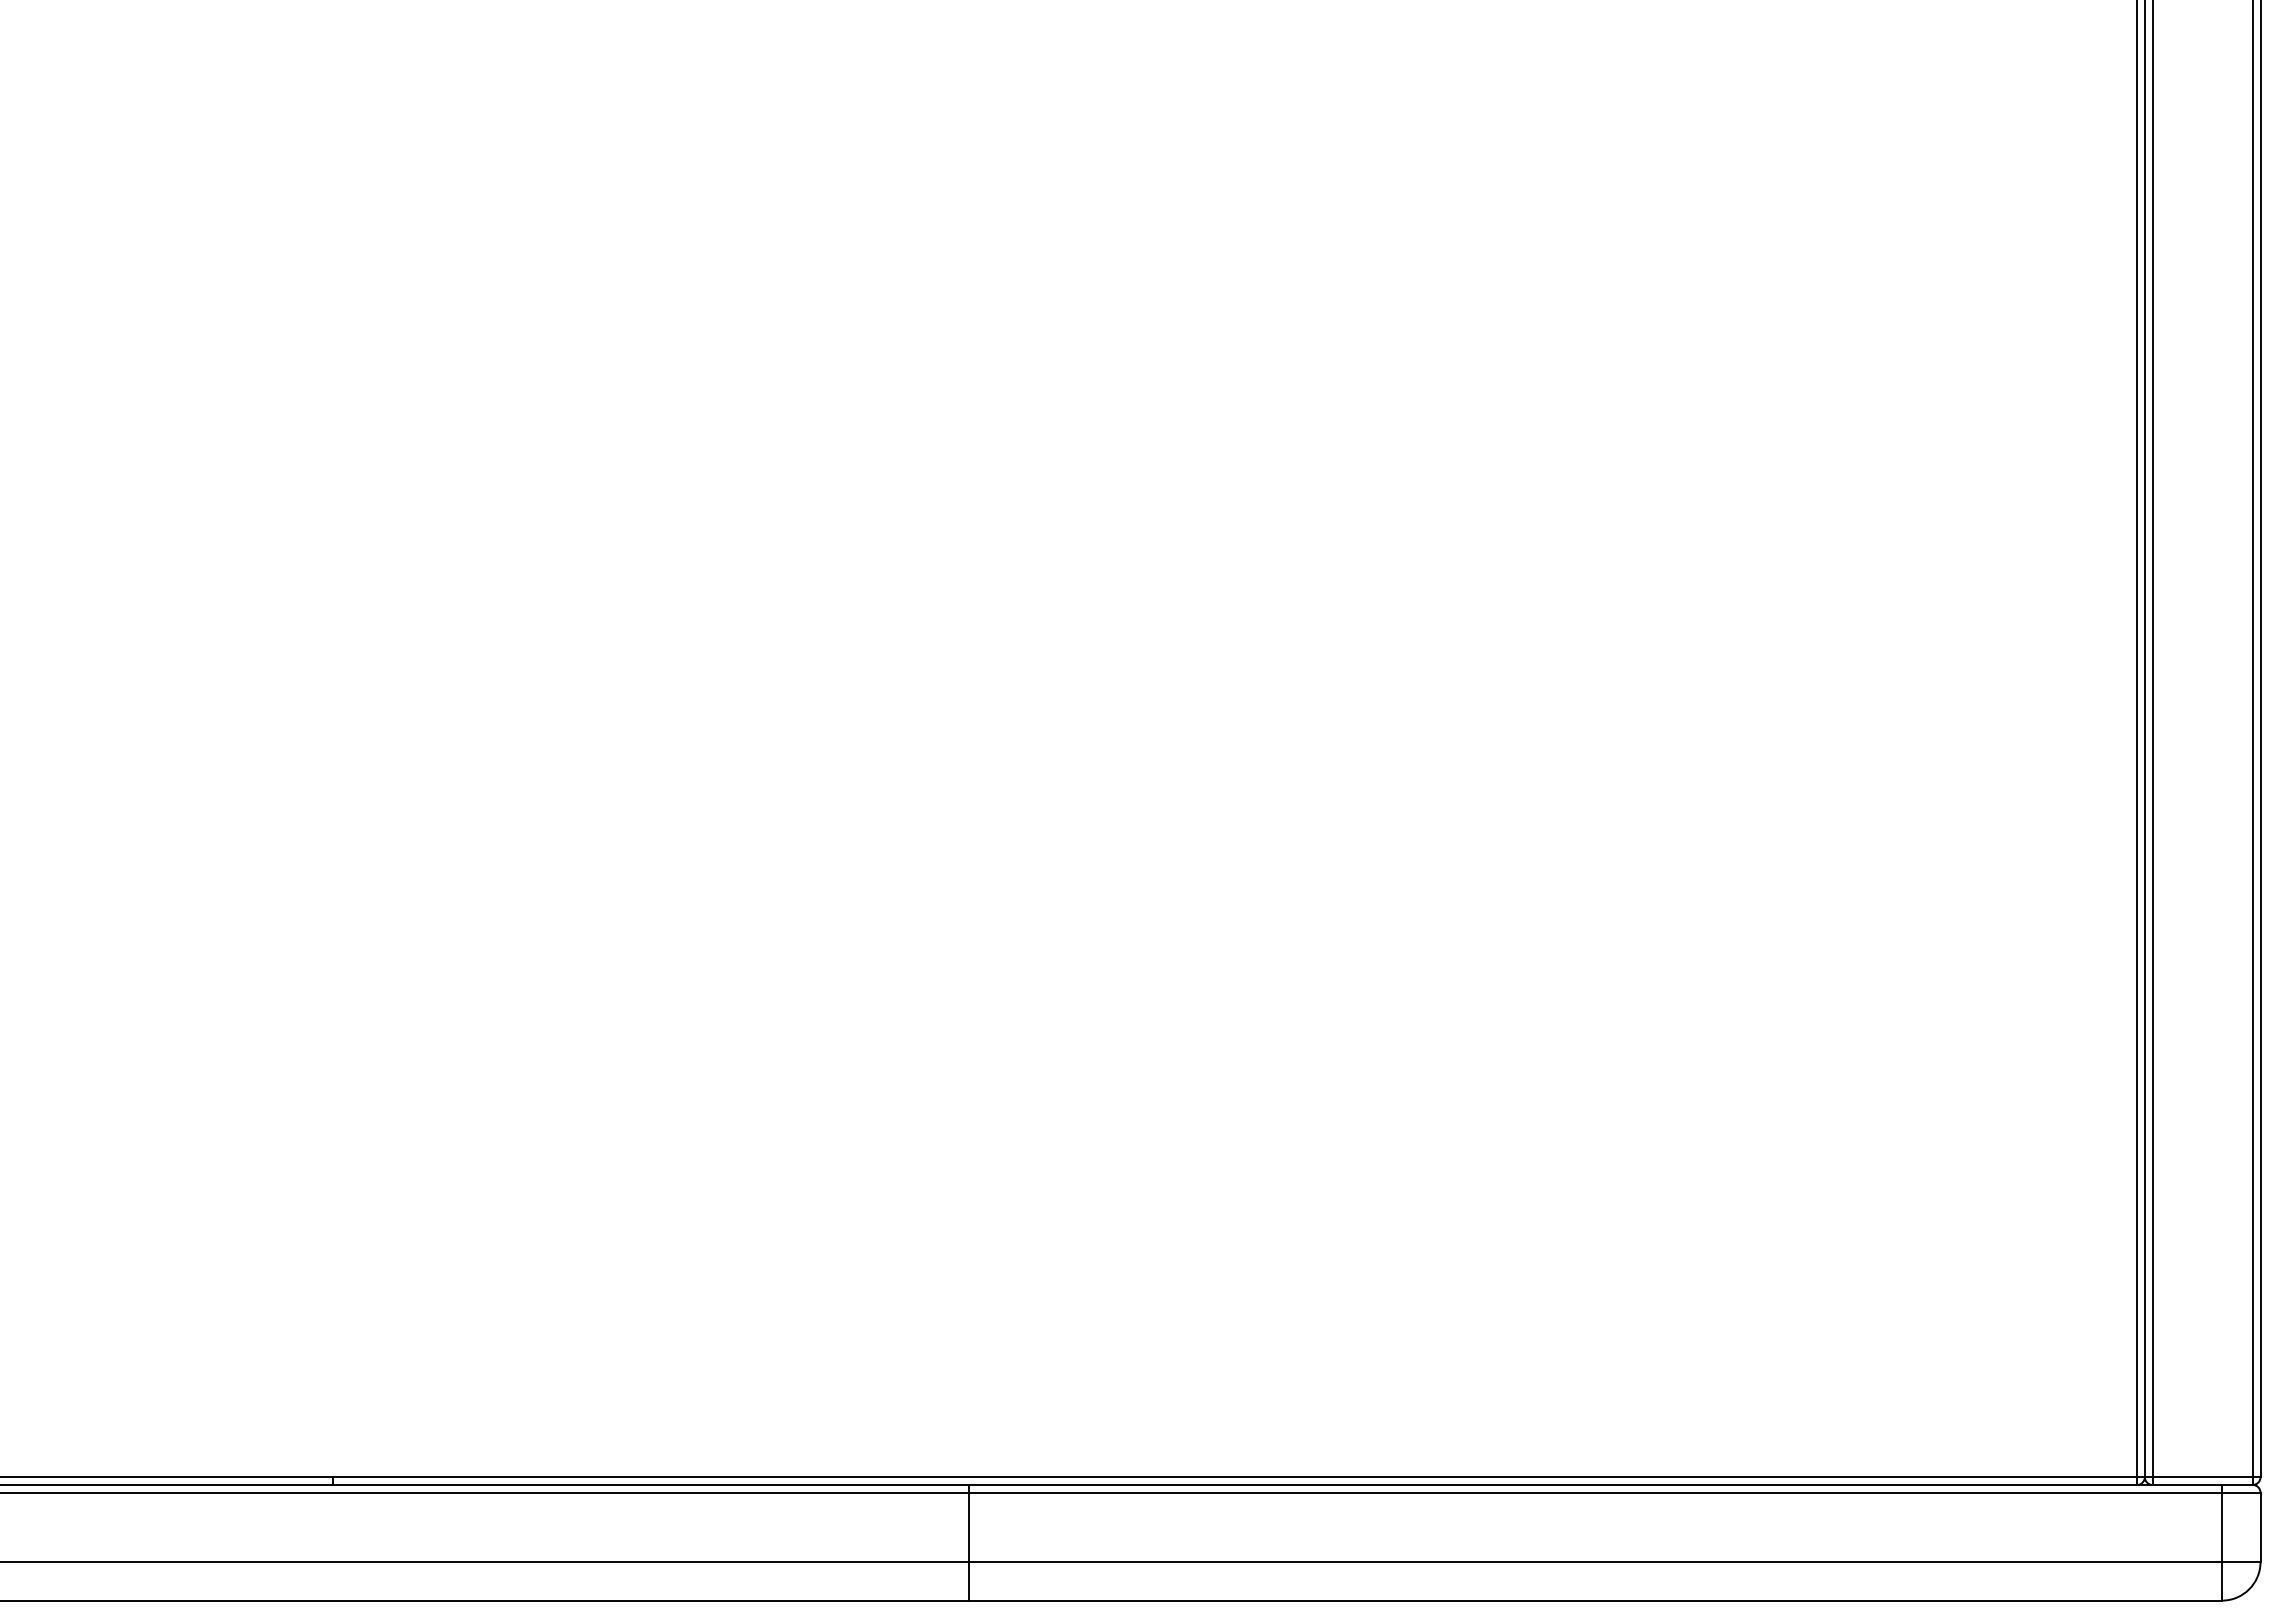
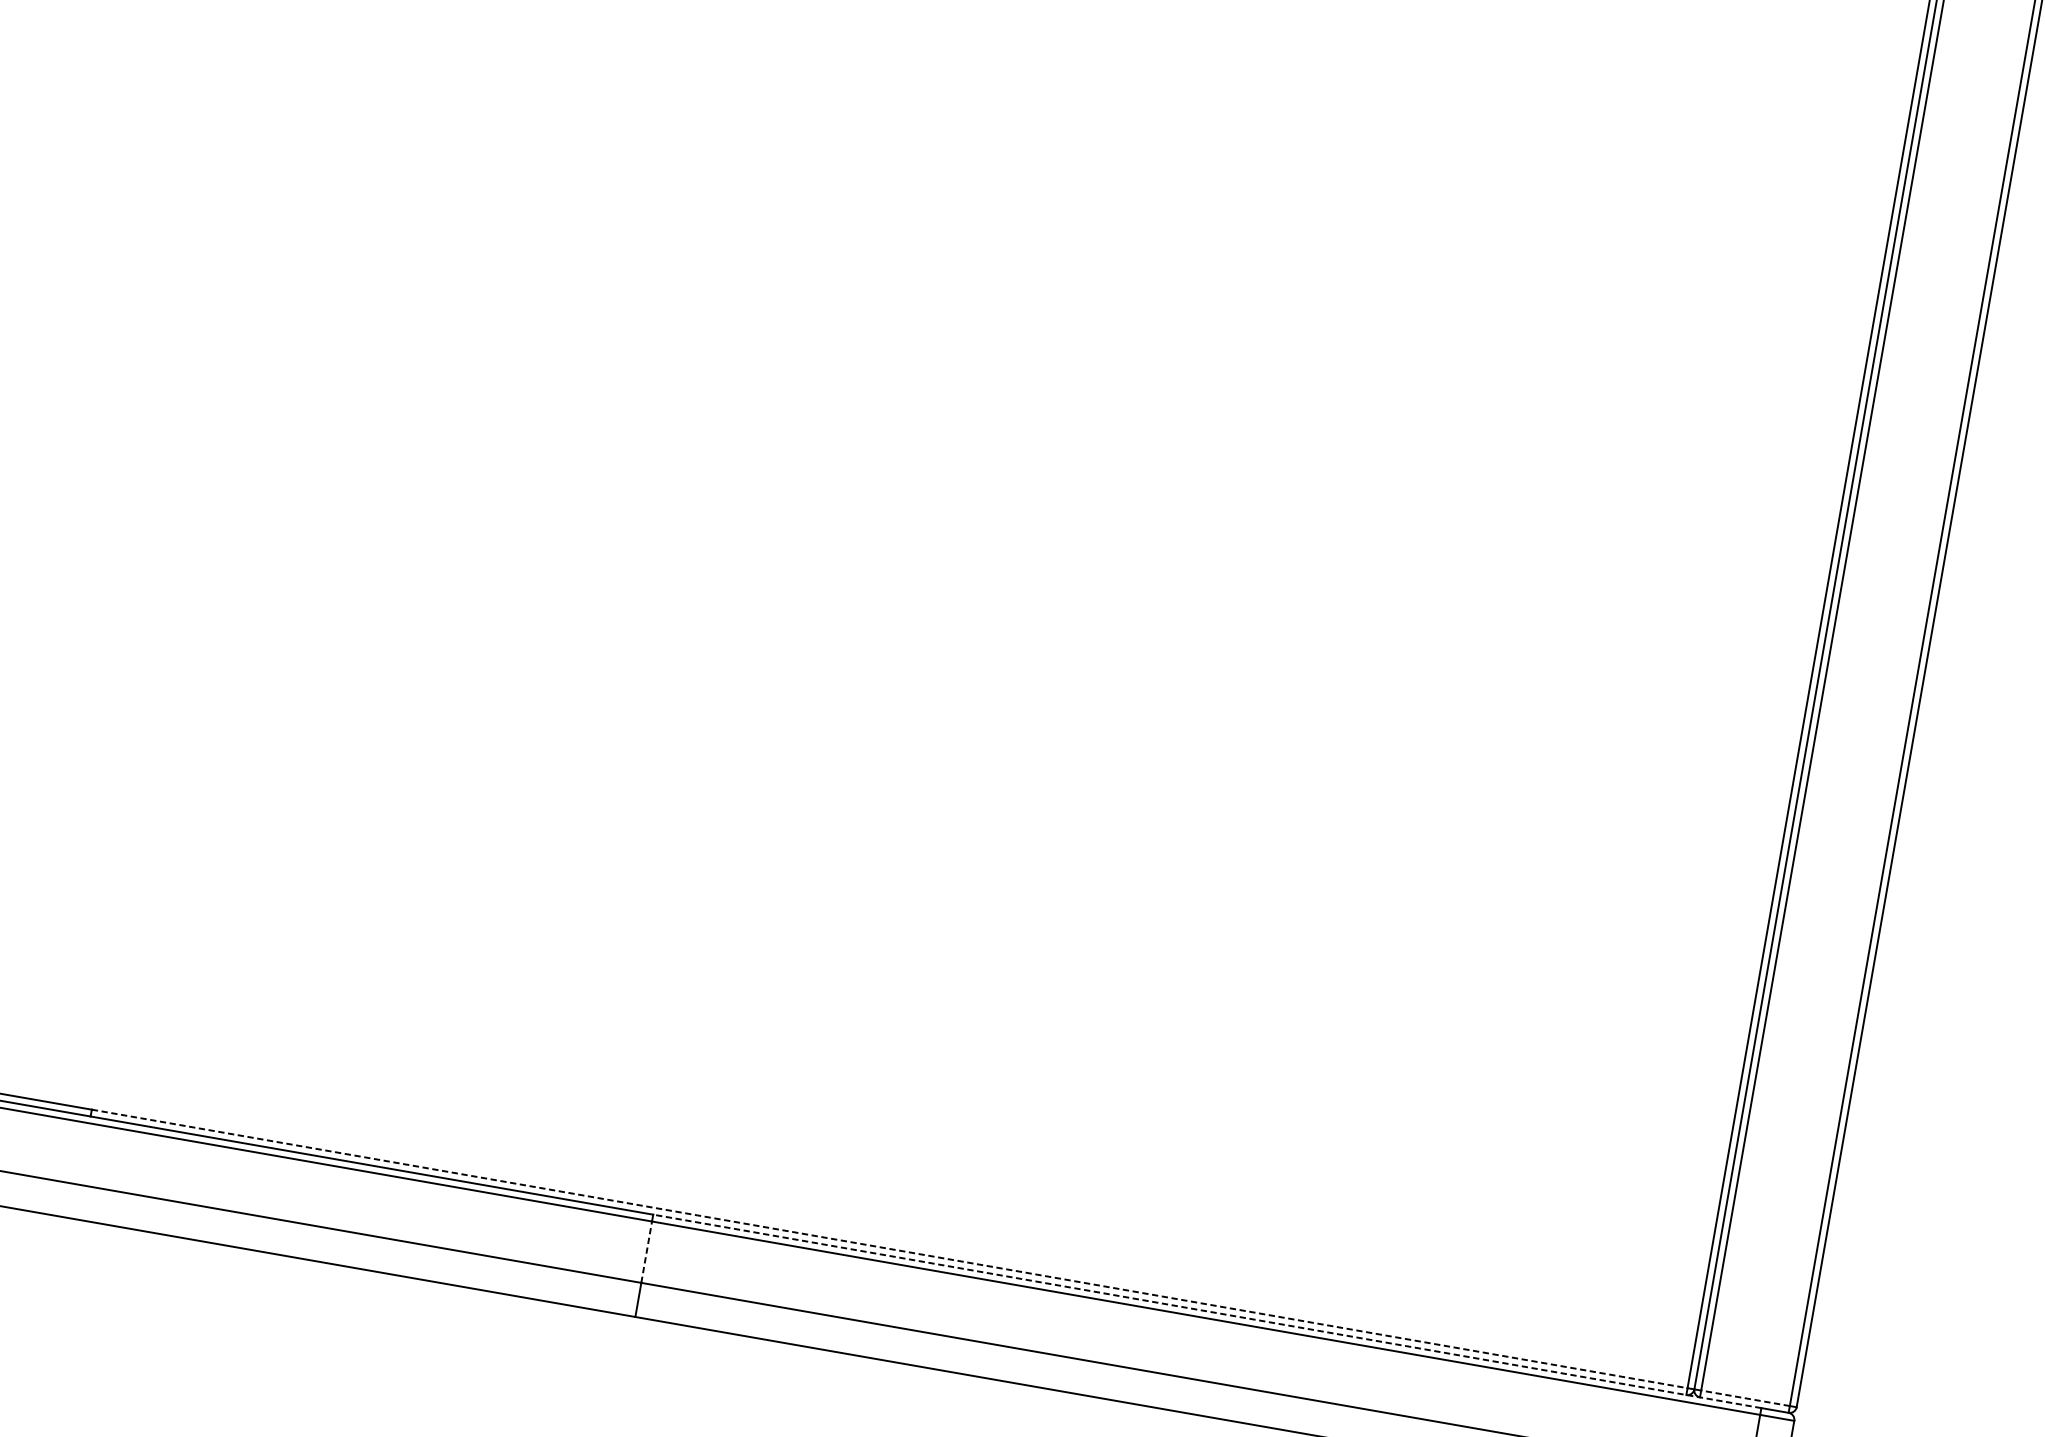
line: (1235, 1477) -> (890, 1249), solid -> dashed
line: (2202, 1477) -> (1745, 1398), solid -> dashed
line: (1595, 1484) -> (1207, 1311), solid -> dashed
line: (968, 1527) -> (646, 1252), solid -> dashed

